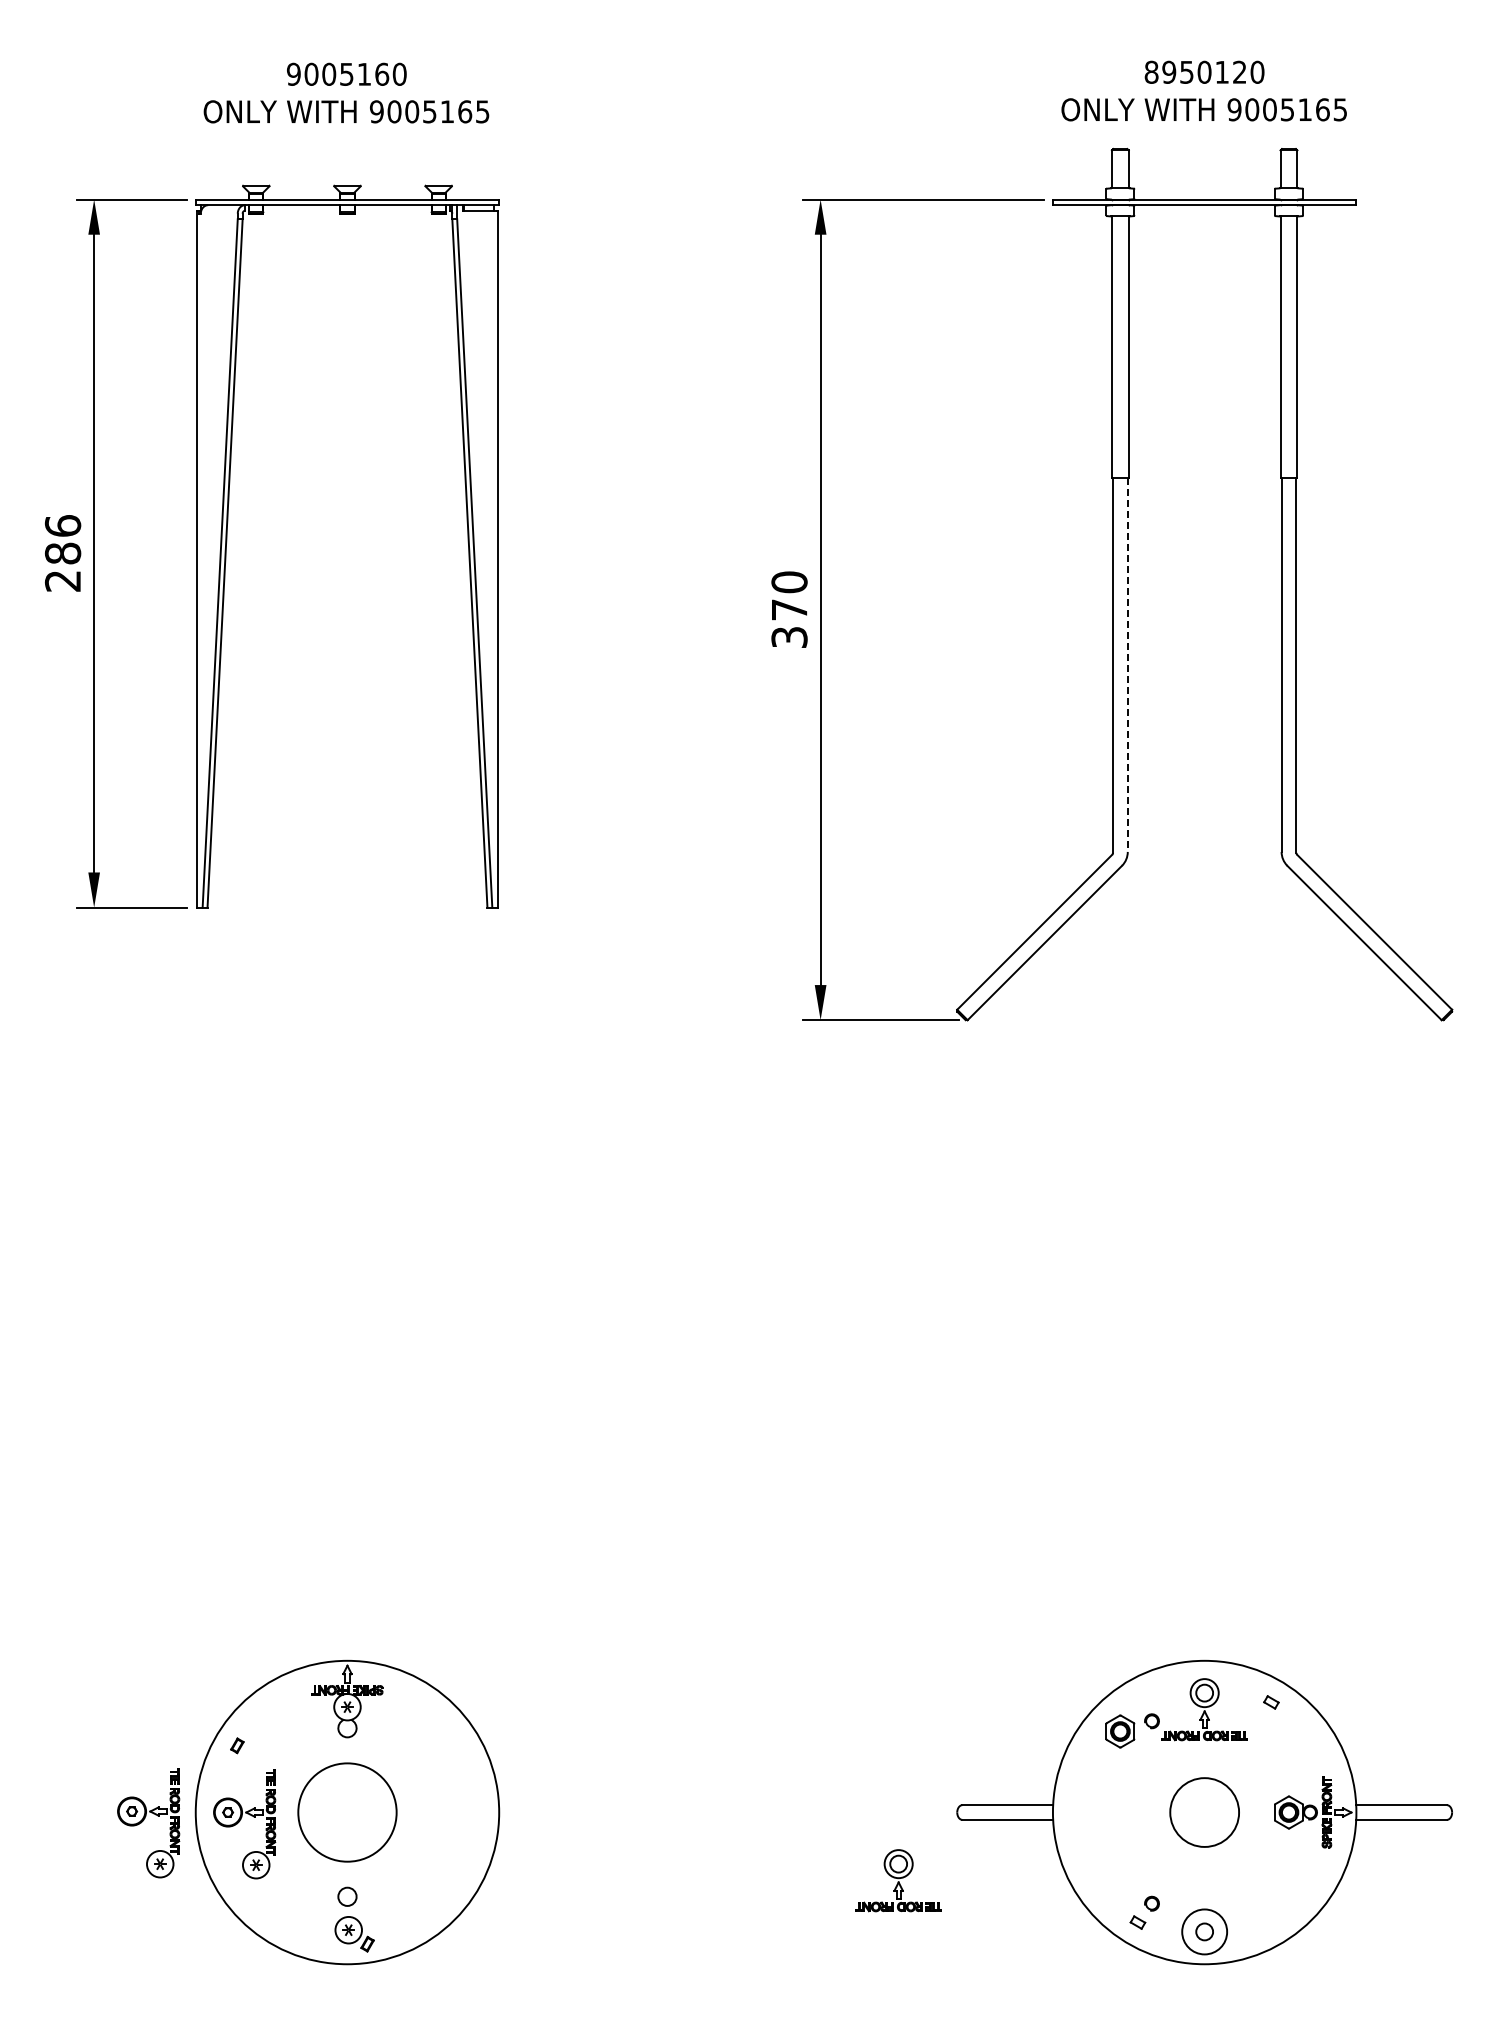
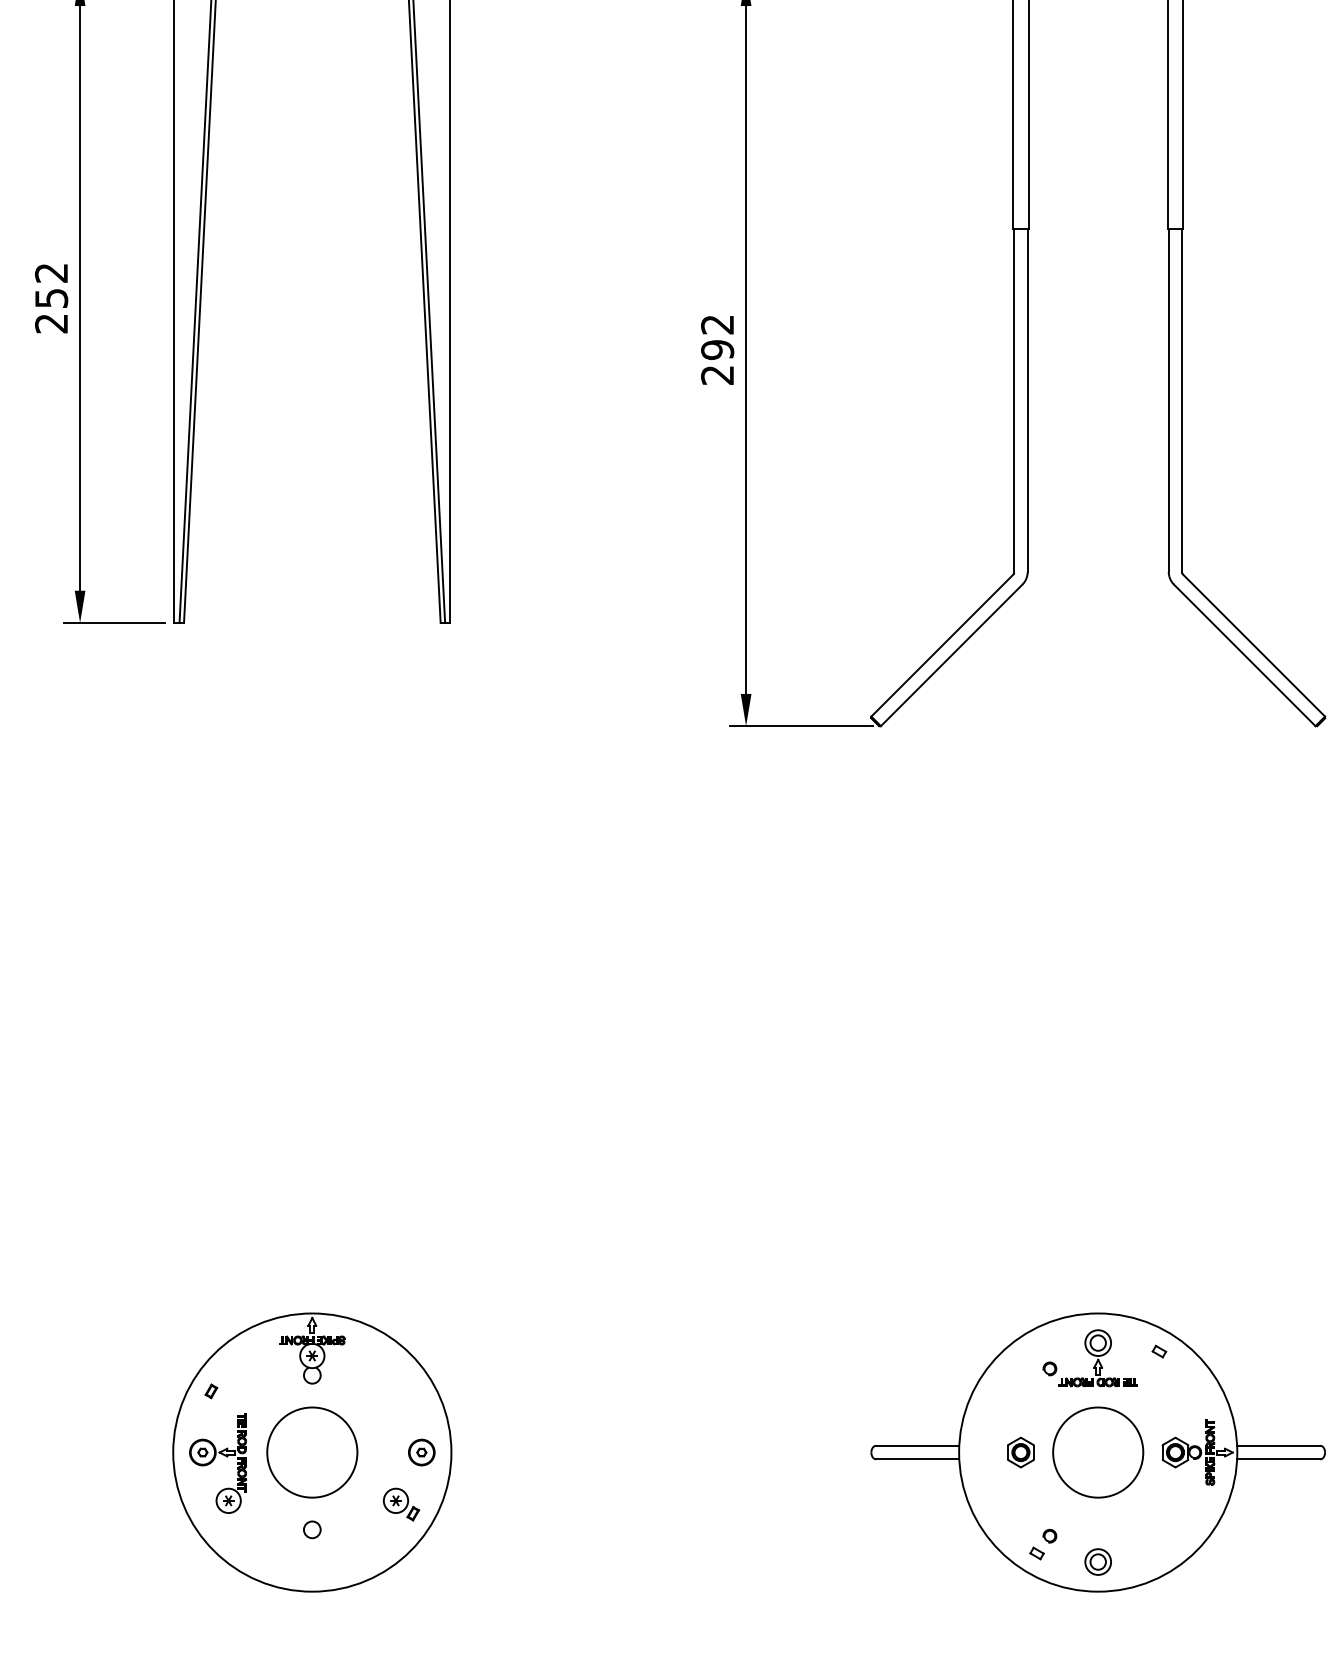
text: (62, 539) -> (51, 285), 286 -> 252
text: (789, 609) -> (717, 349), 370 -> 292
line: (1127, 665) -> (1027, 400), dashed -> solid
part: (1120, 1731) -> (1021, 1452), moved
part: (466, 1812) -> (421, 1452), added
circle: (1204, 1812) -> (1098, 1452), size x1.43
part: (148, 1823) -> (129, 1462), removed
part: (898, 1880) -> (817, 1514), removed
circle: (1204, 1931) -> (1098, 1561), size x0.62
part: (354, 1934) -> (401, 1504), moved

